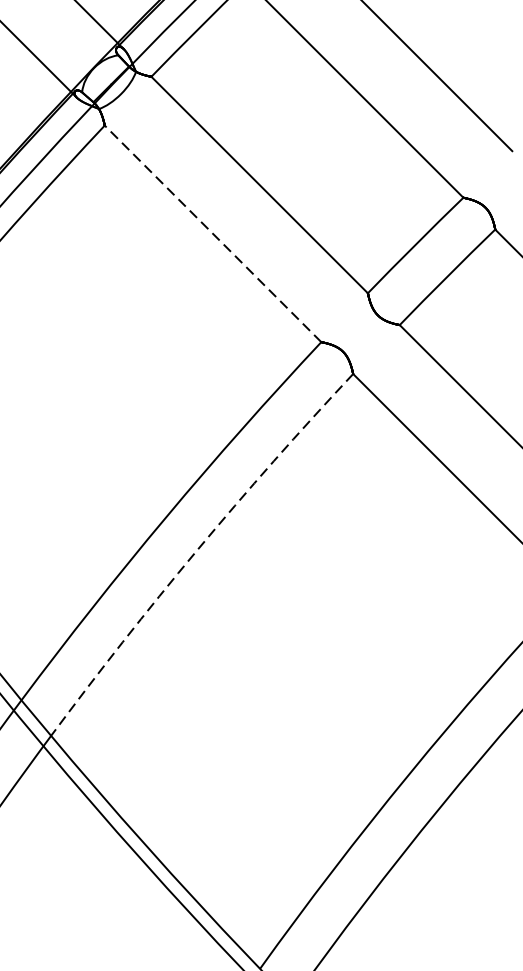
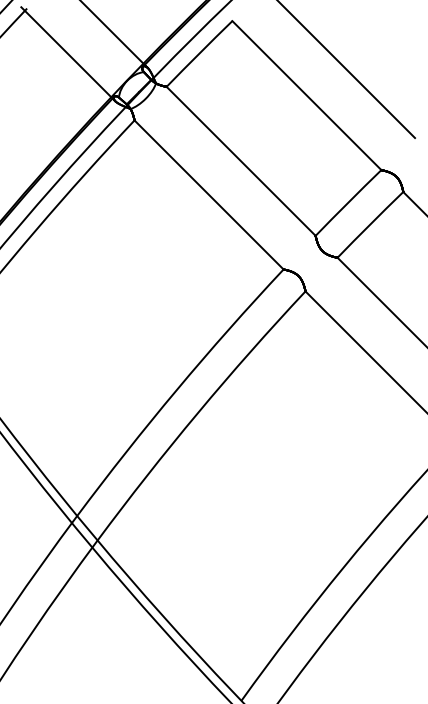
line: (212, 233) -> (208, 194), dashed -> solid
arc: (196, 551) -> (197, 413), dashed -> solid

